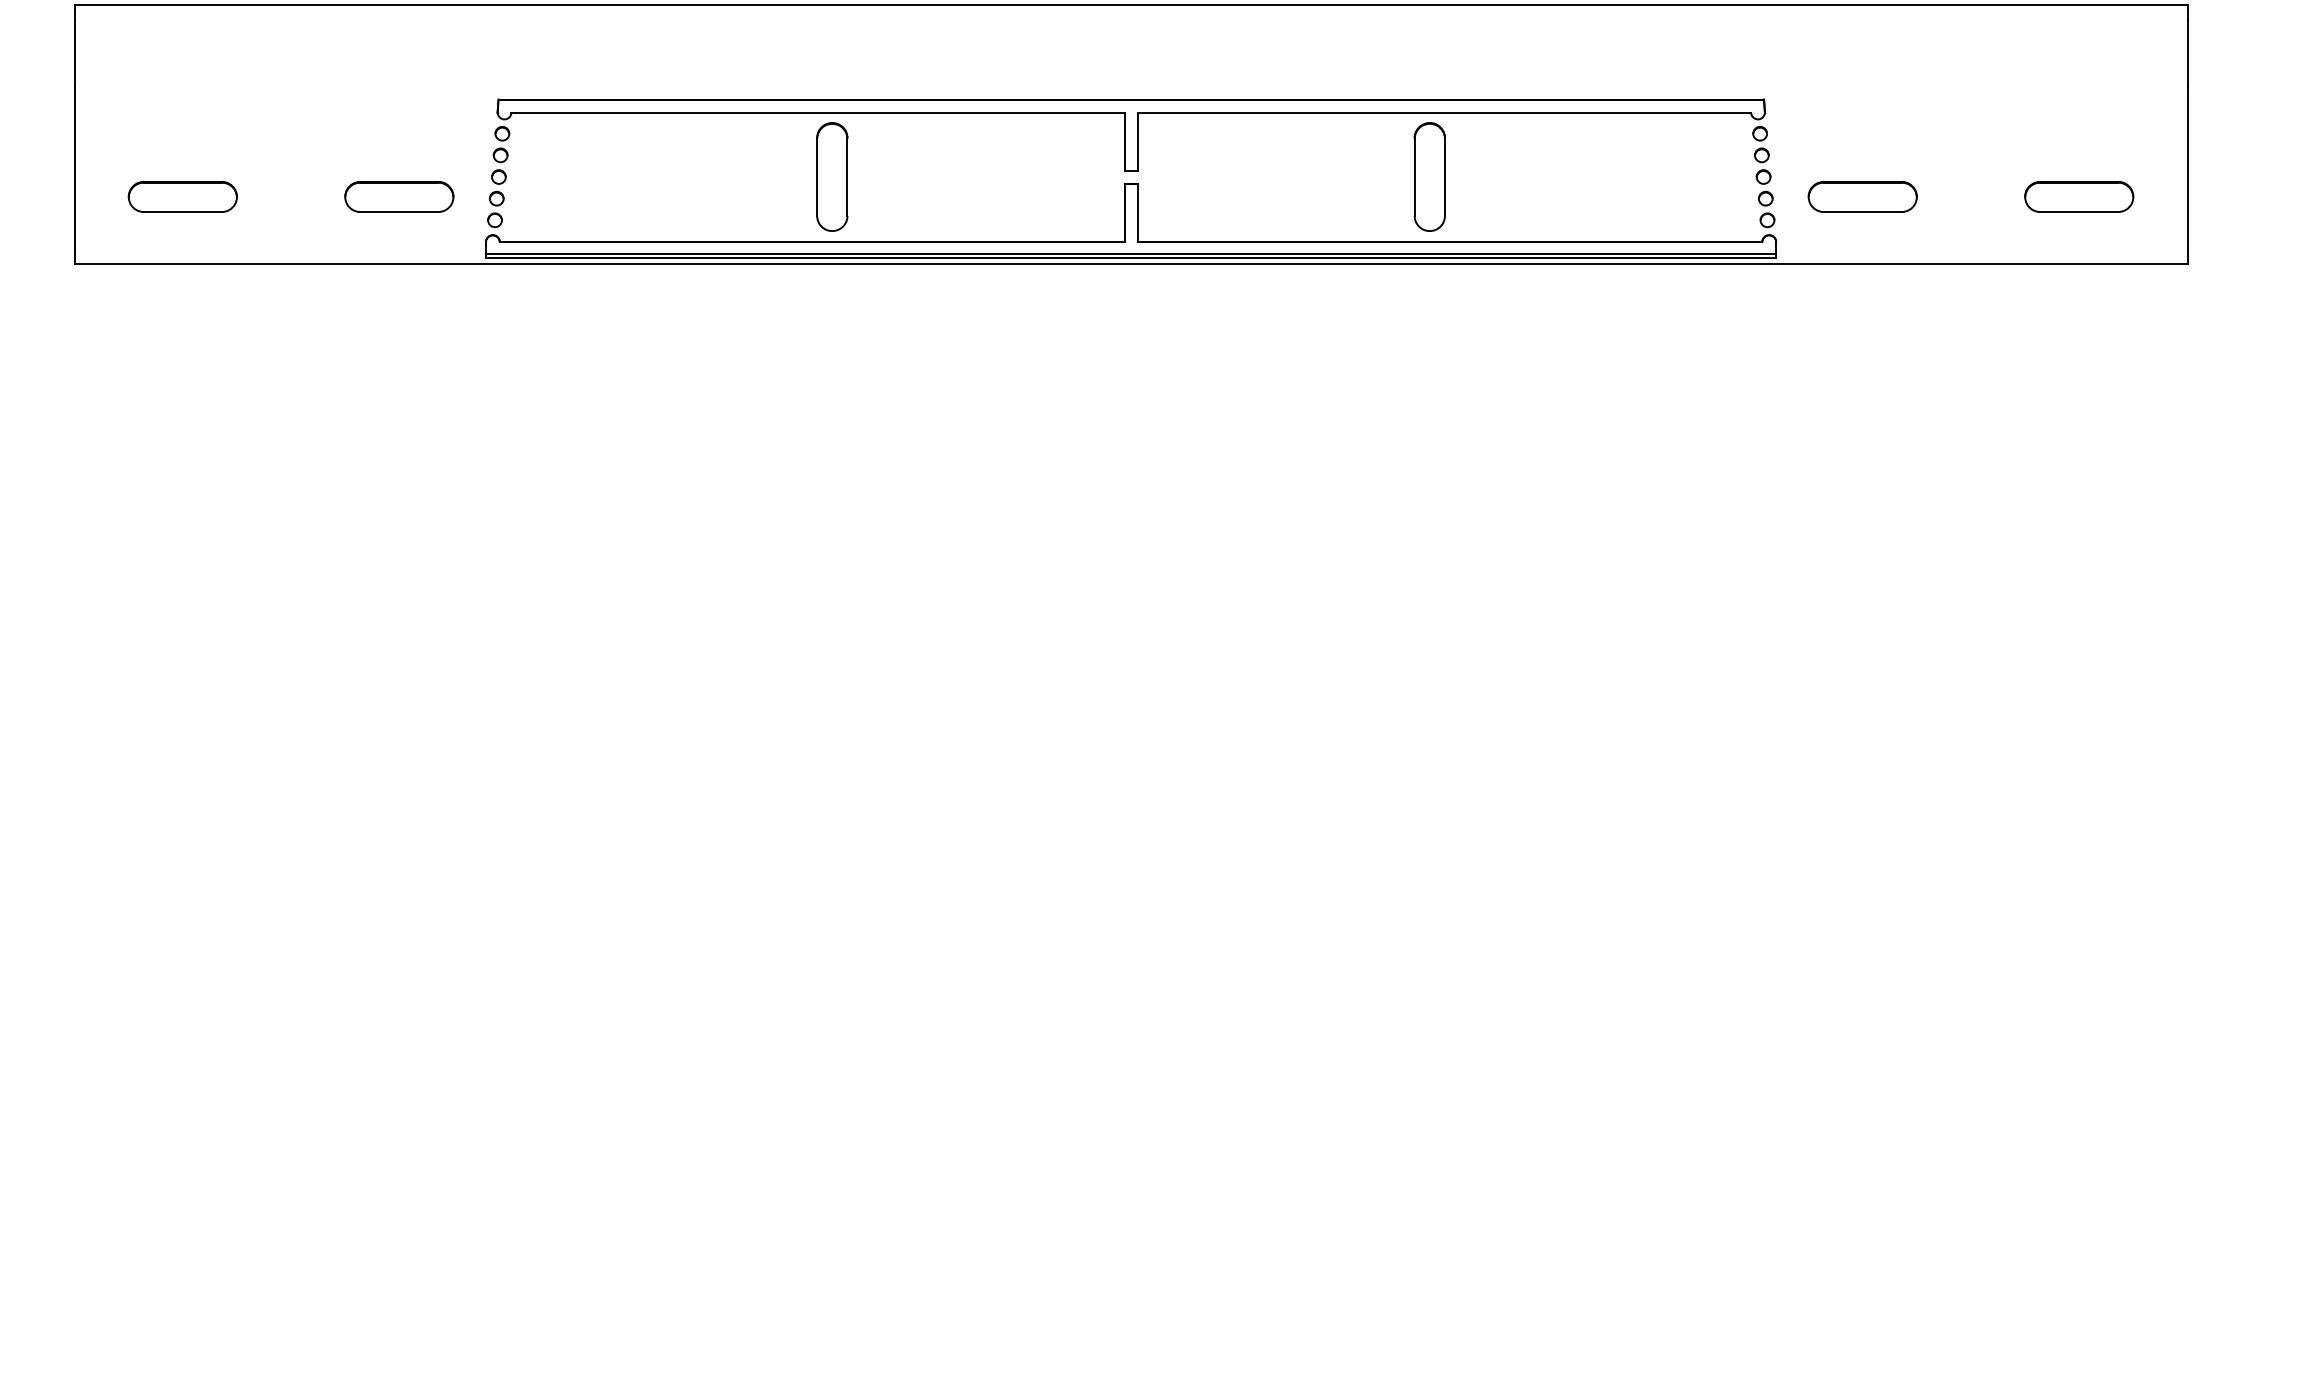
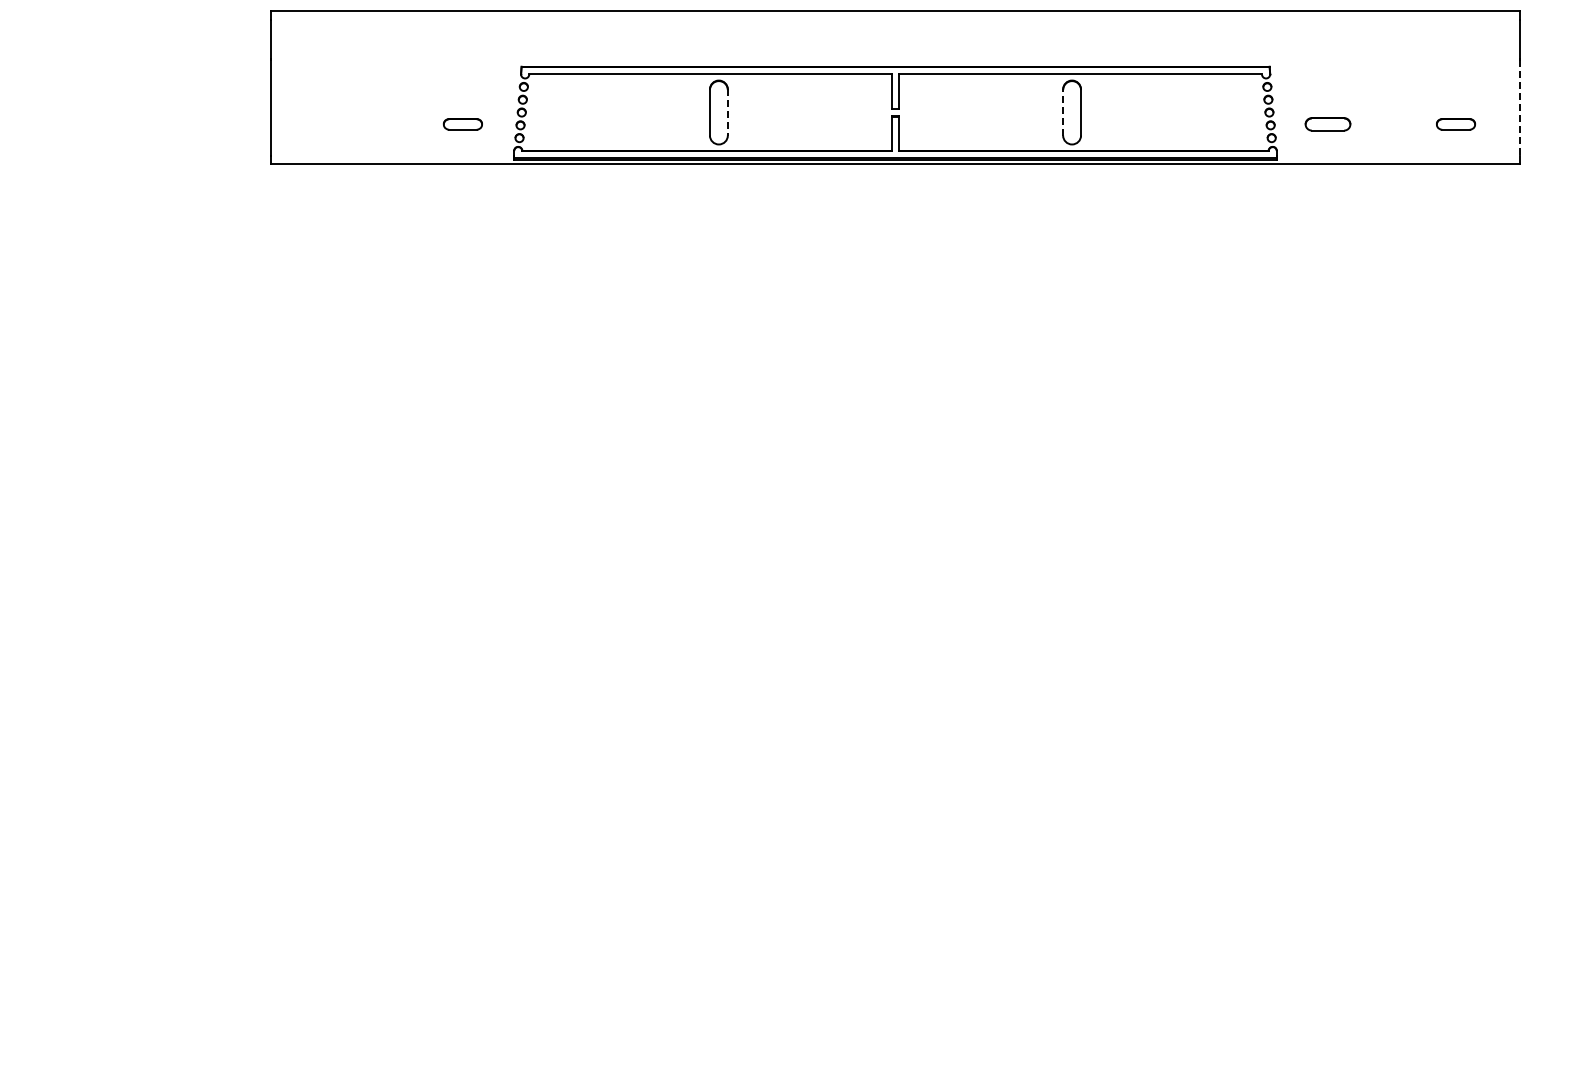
line: (2186, 168) -> (1519, 107), solid -> dashed
line: (1415, 176) -> (1063, 112), solid -> dashed
line: (846, 178) -> (727, 113), solid -> dashed
part: (182, 197) -> (334, 124), removed
part: (398, 197) -> (462, 124), size x0.6
part: (1861, 197) -> (1327, 124), size x0.7
part: (2078, 197) -> (1455, 124), size x0.6

